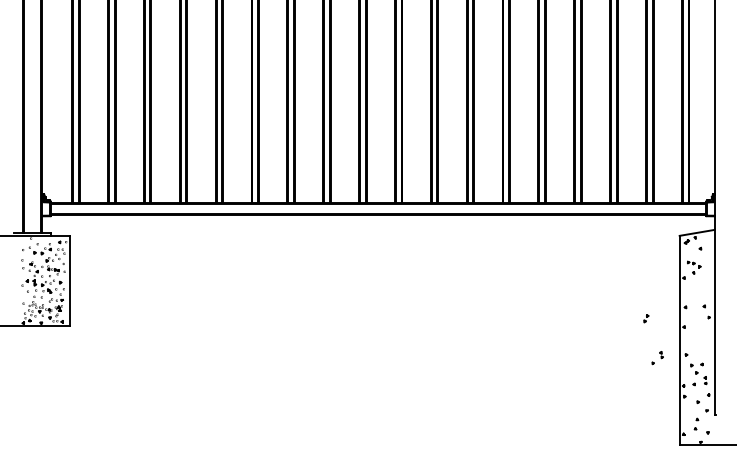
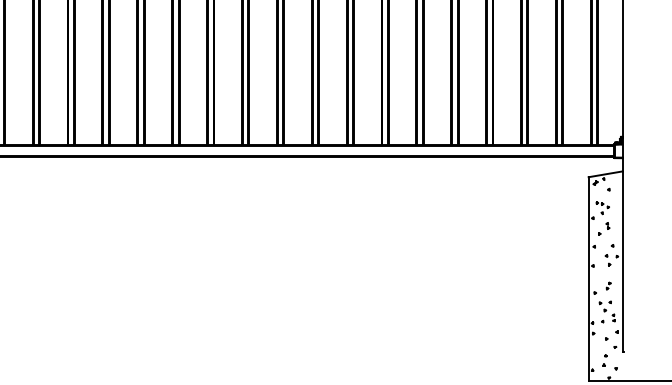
part: (646, 318) -> (608, 285), moved
part: (699, 321) -> (607, 260), added
part: (657, 358) -> (604, 229), moved

